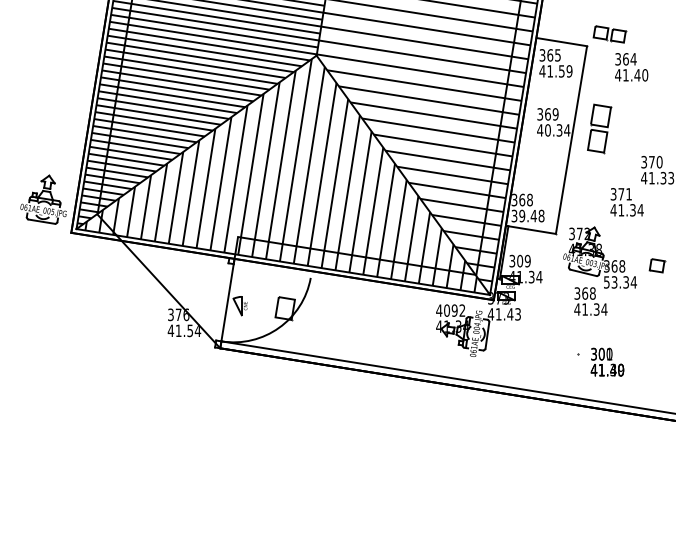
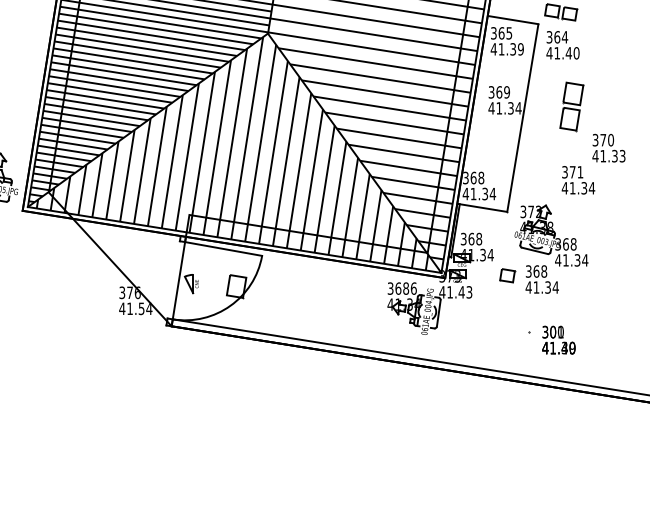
text: (631, 67) -> (562, 45), moved
text: (561, 70) -> (512, 48), 41.59 -> 41.39
part: (599, 128) -> (571, 106), moved
text: (547, 130) -> (498, 108), 40.34 -> 41.34
text: (527, 215) -> (478, 193), 39.48 -> 41.34
text: (523, 260) -> (474, 238), 309 -> 368
part: (657, 265) -> (507, 275), moved
line: (271, 270) -> (222, 248), added
text: (610, 282) -> (561, 260), 53.34 -> 41.34
text: (450, 310) -> (401, 288), 4092 -> 3686

